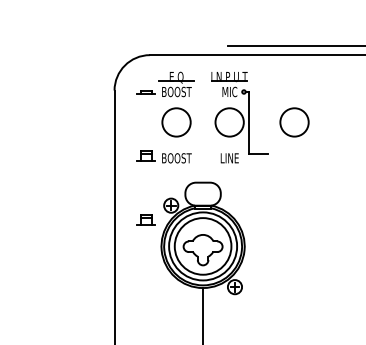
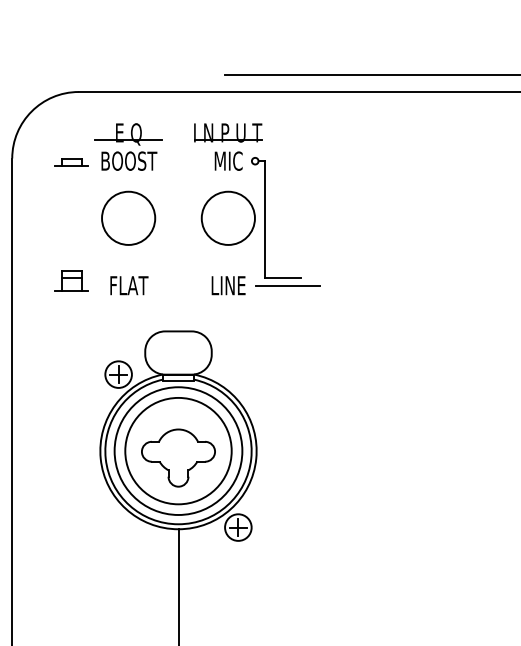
circle: (294, 122) -> (350, 218), removed
text: (176, 158) -> (128, 286), BOOST -> FLAT
line: (261, 158) -> (288, 286), added
part: (145, 219) -> (70, 400), removed

